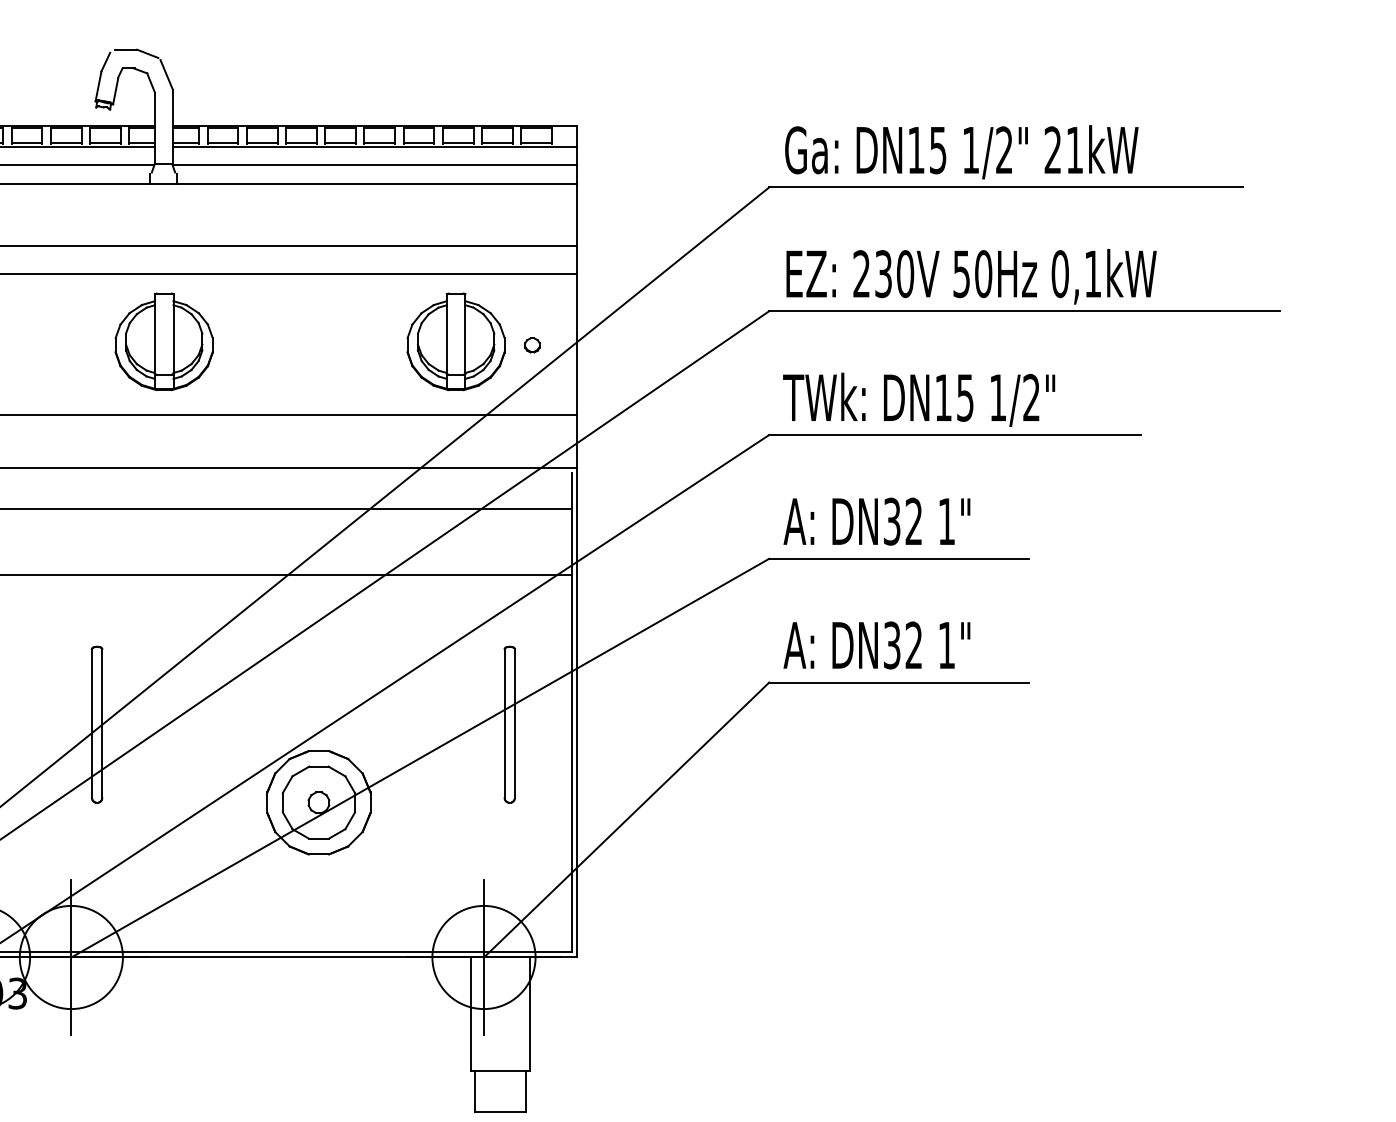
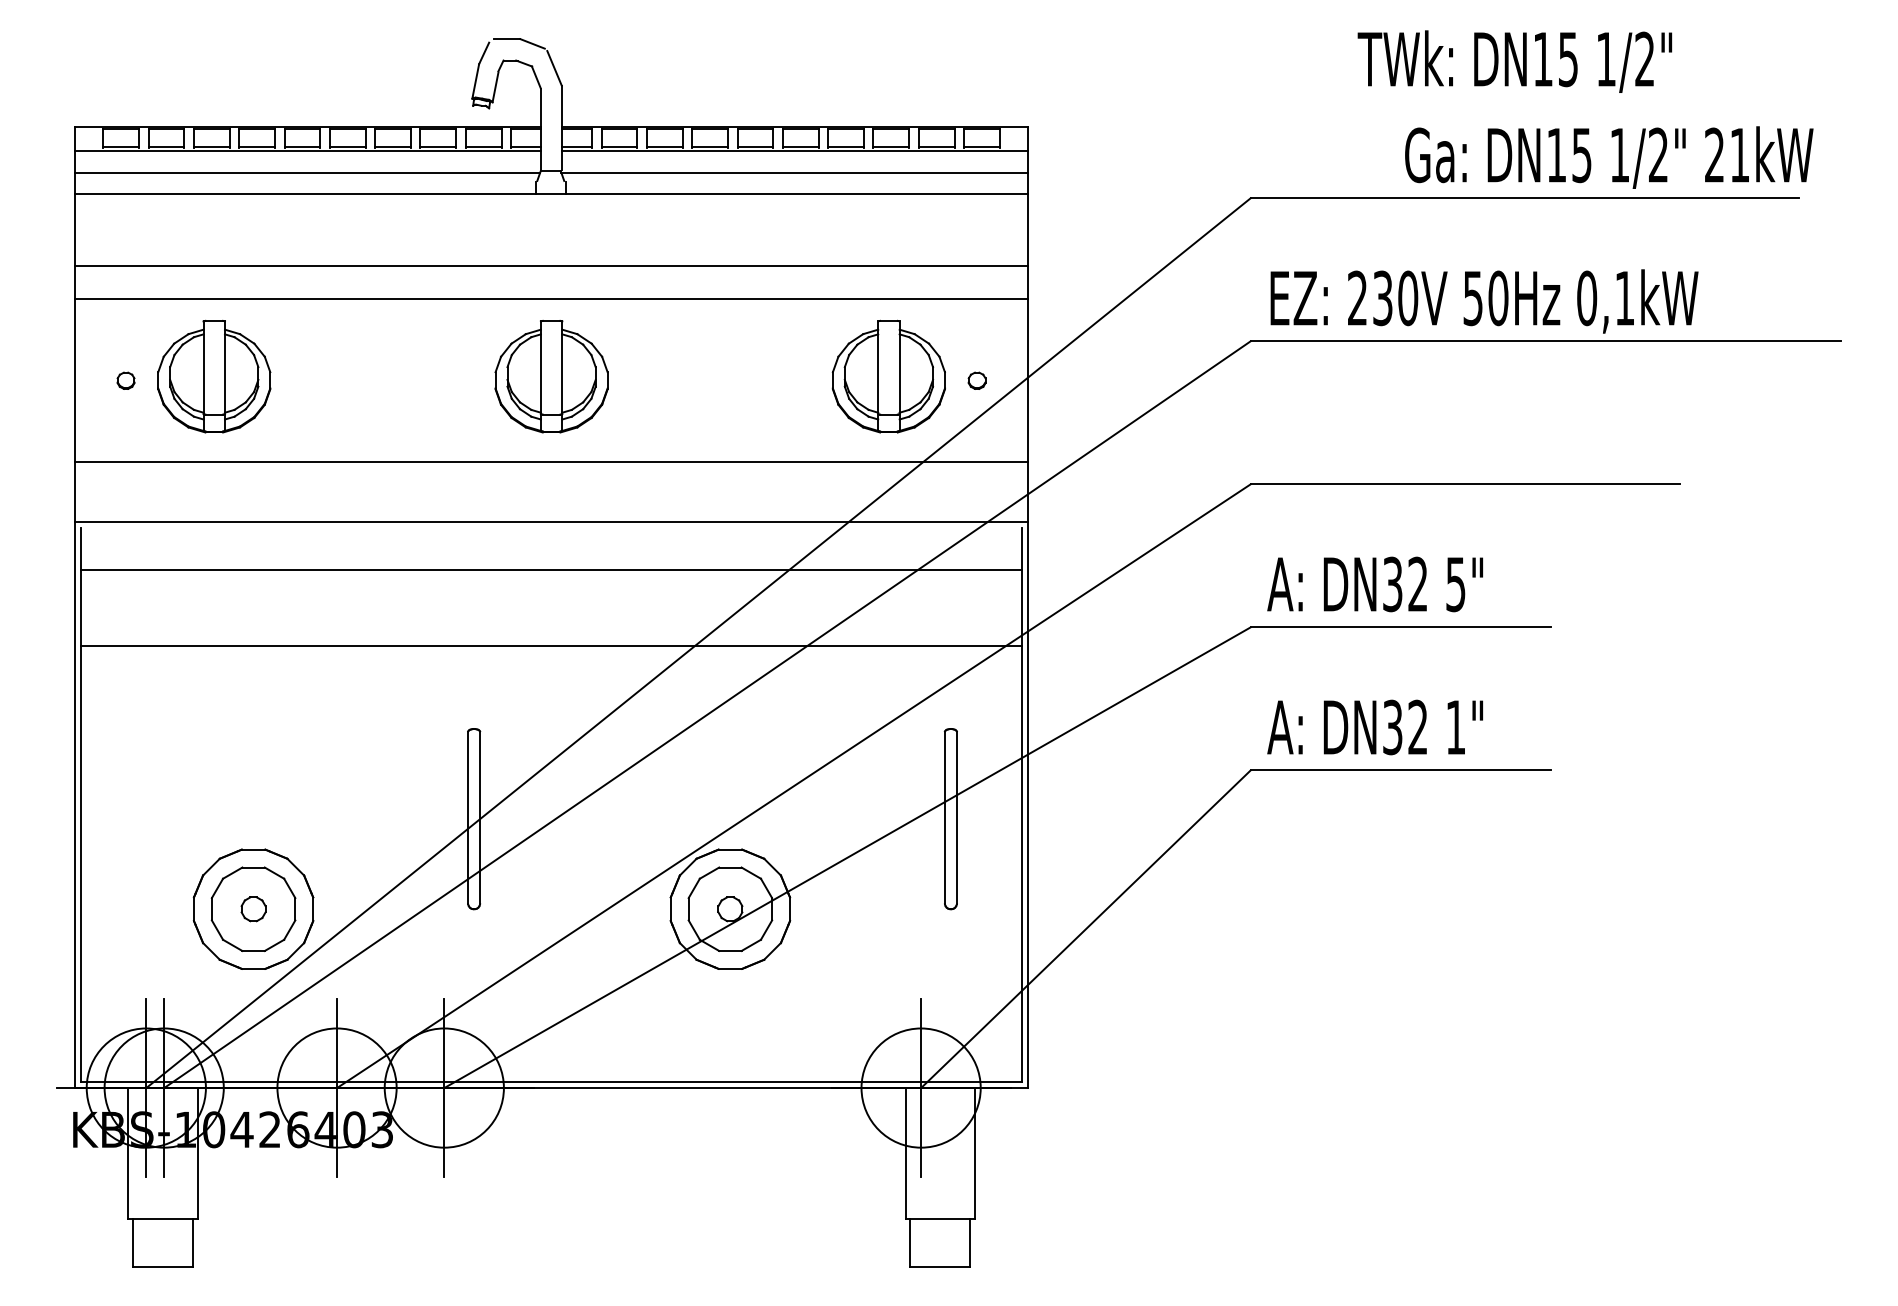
text: (962, 152) -> (1609, 157), moved
text: (918, 399) -> (1514, 61), moved
text: (946, 521) -> (1455, 584), 1" -> 5"

